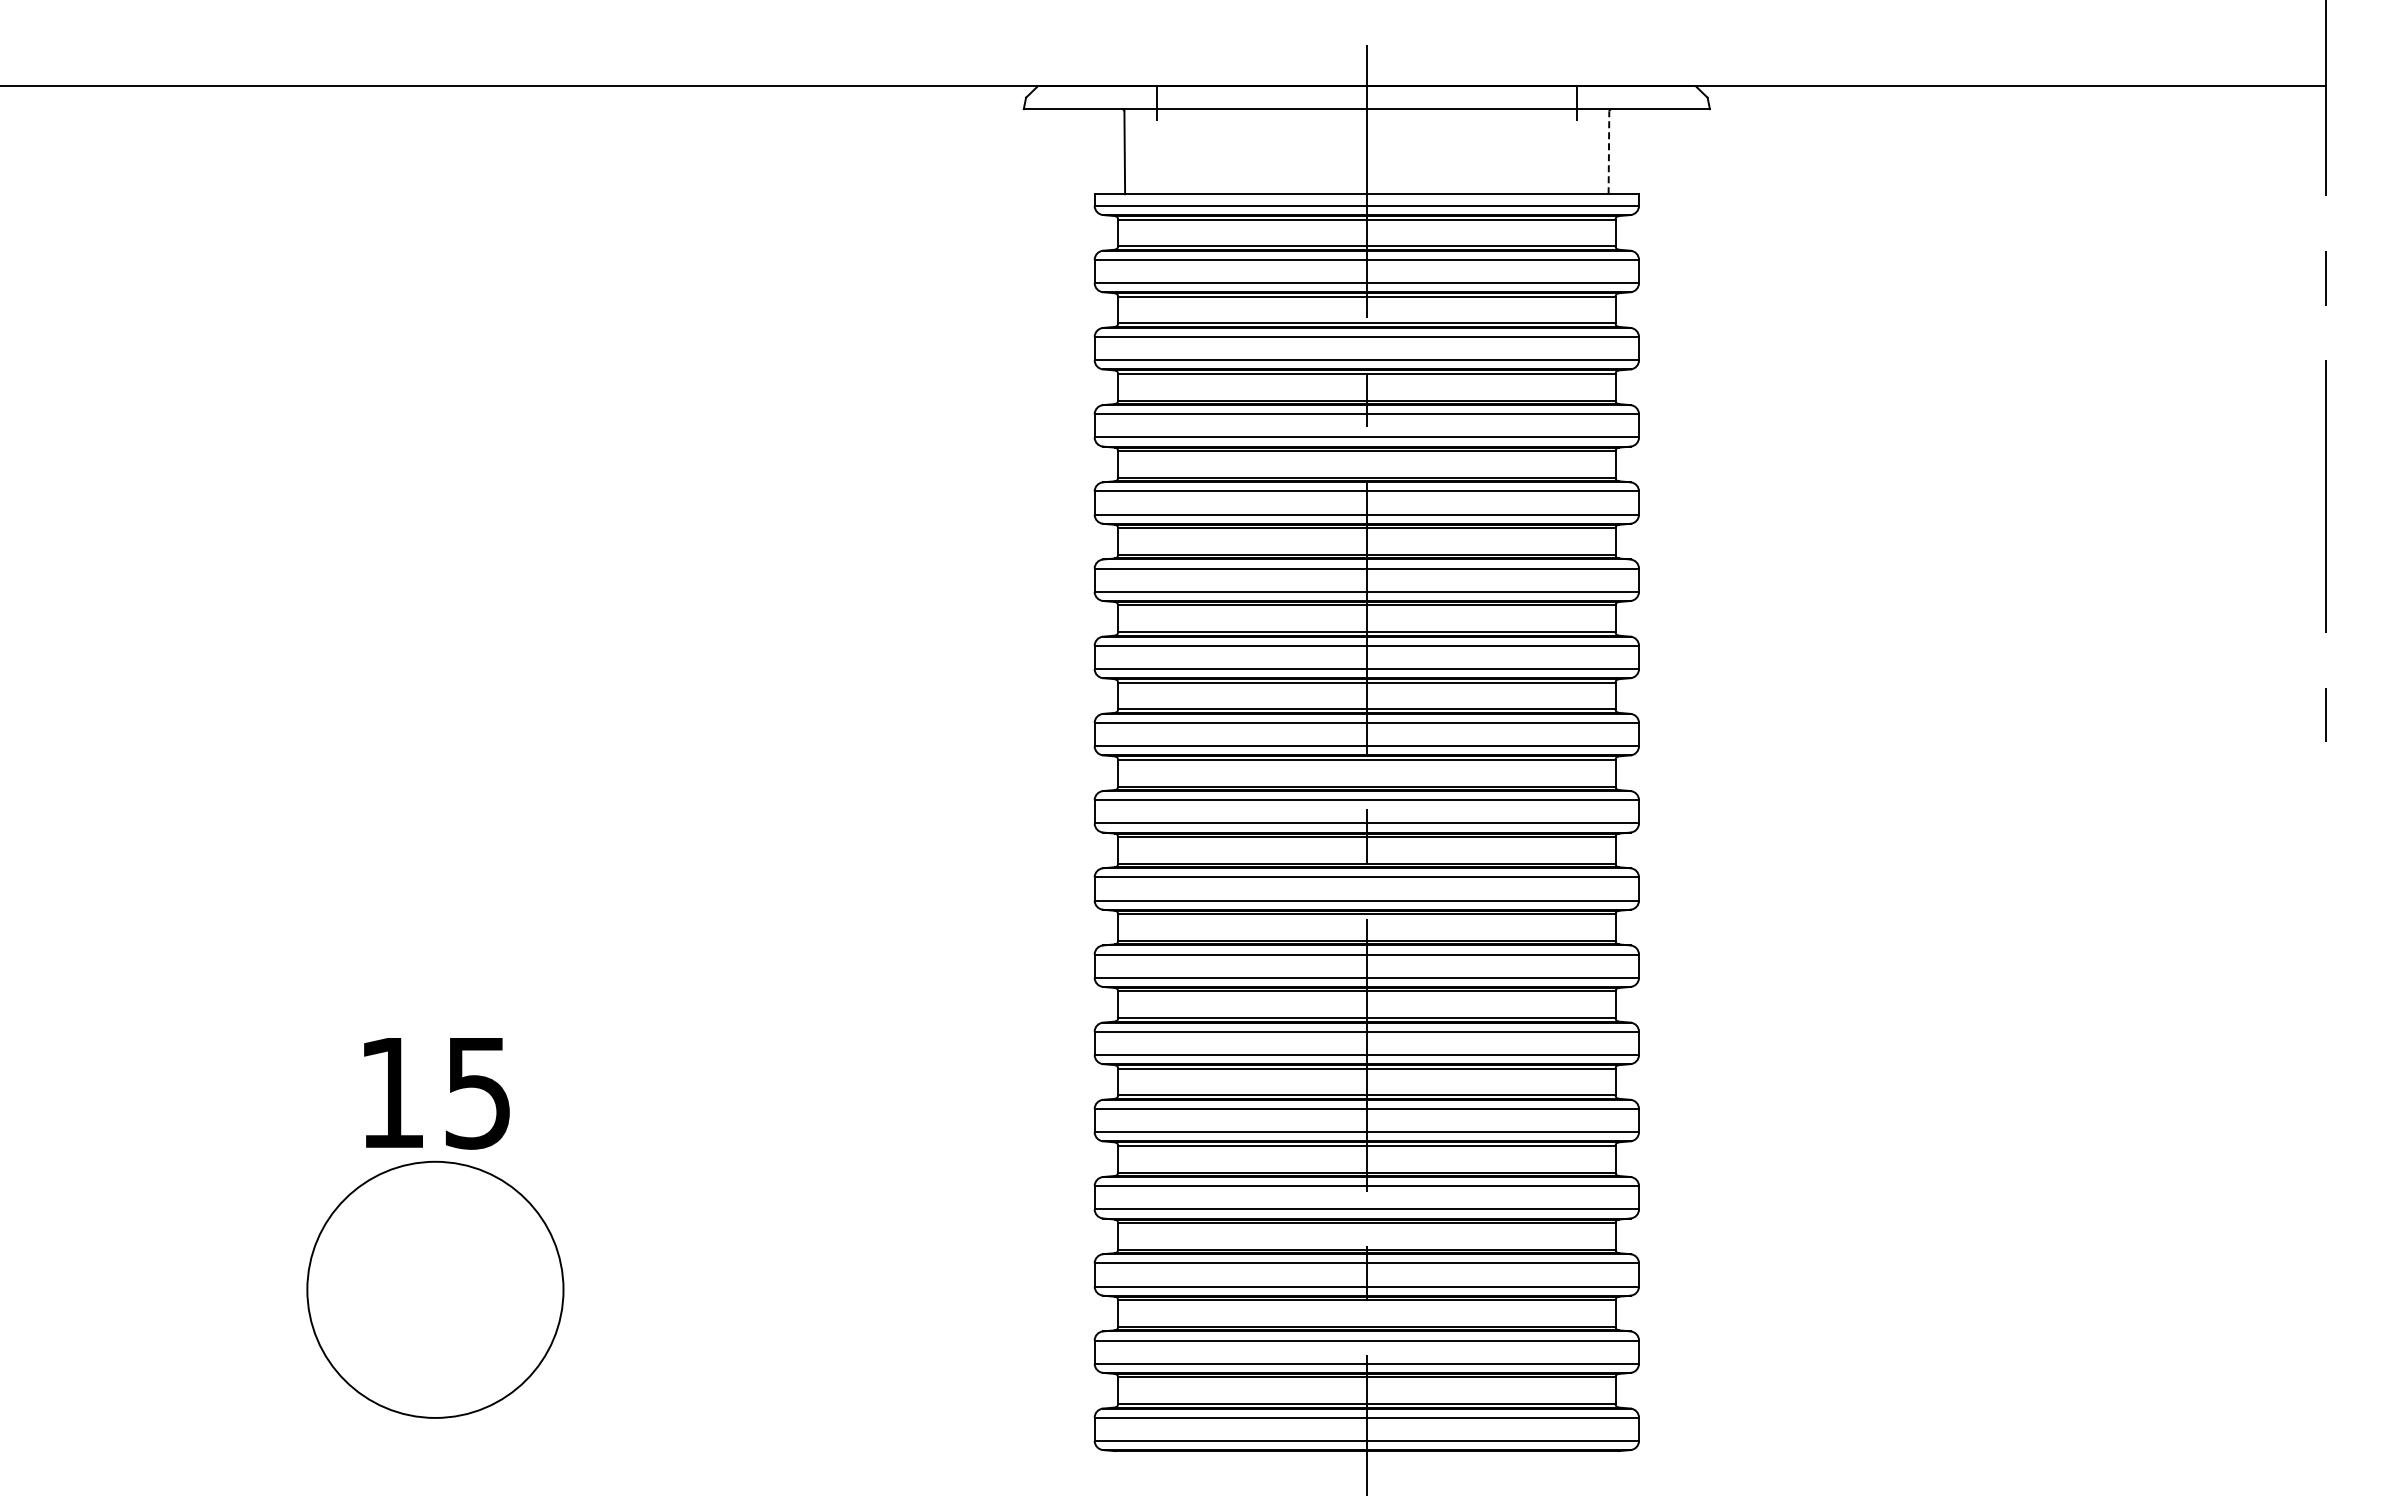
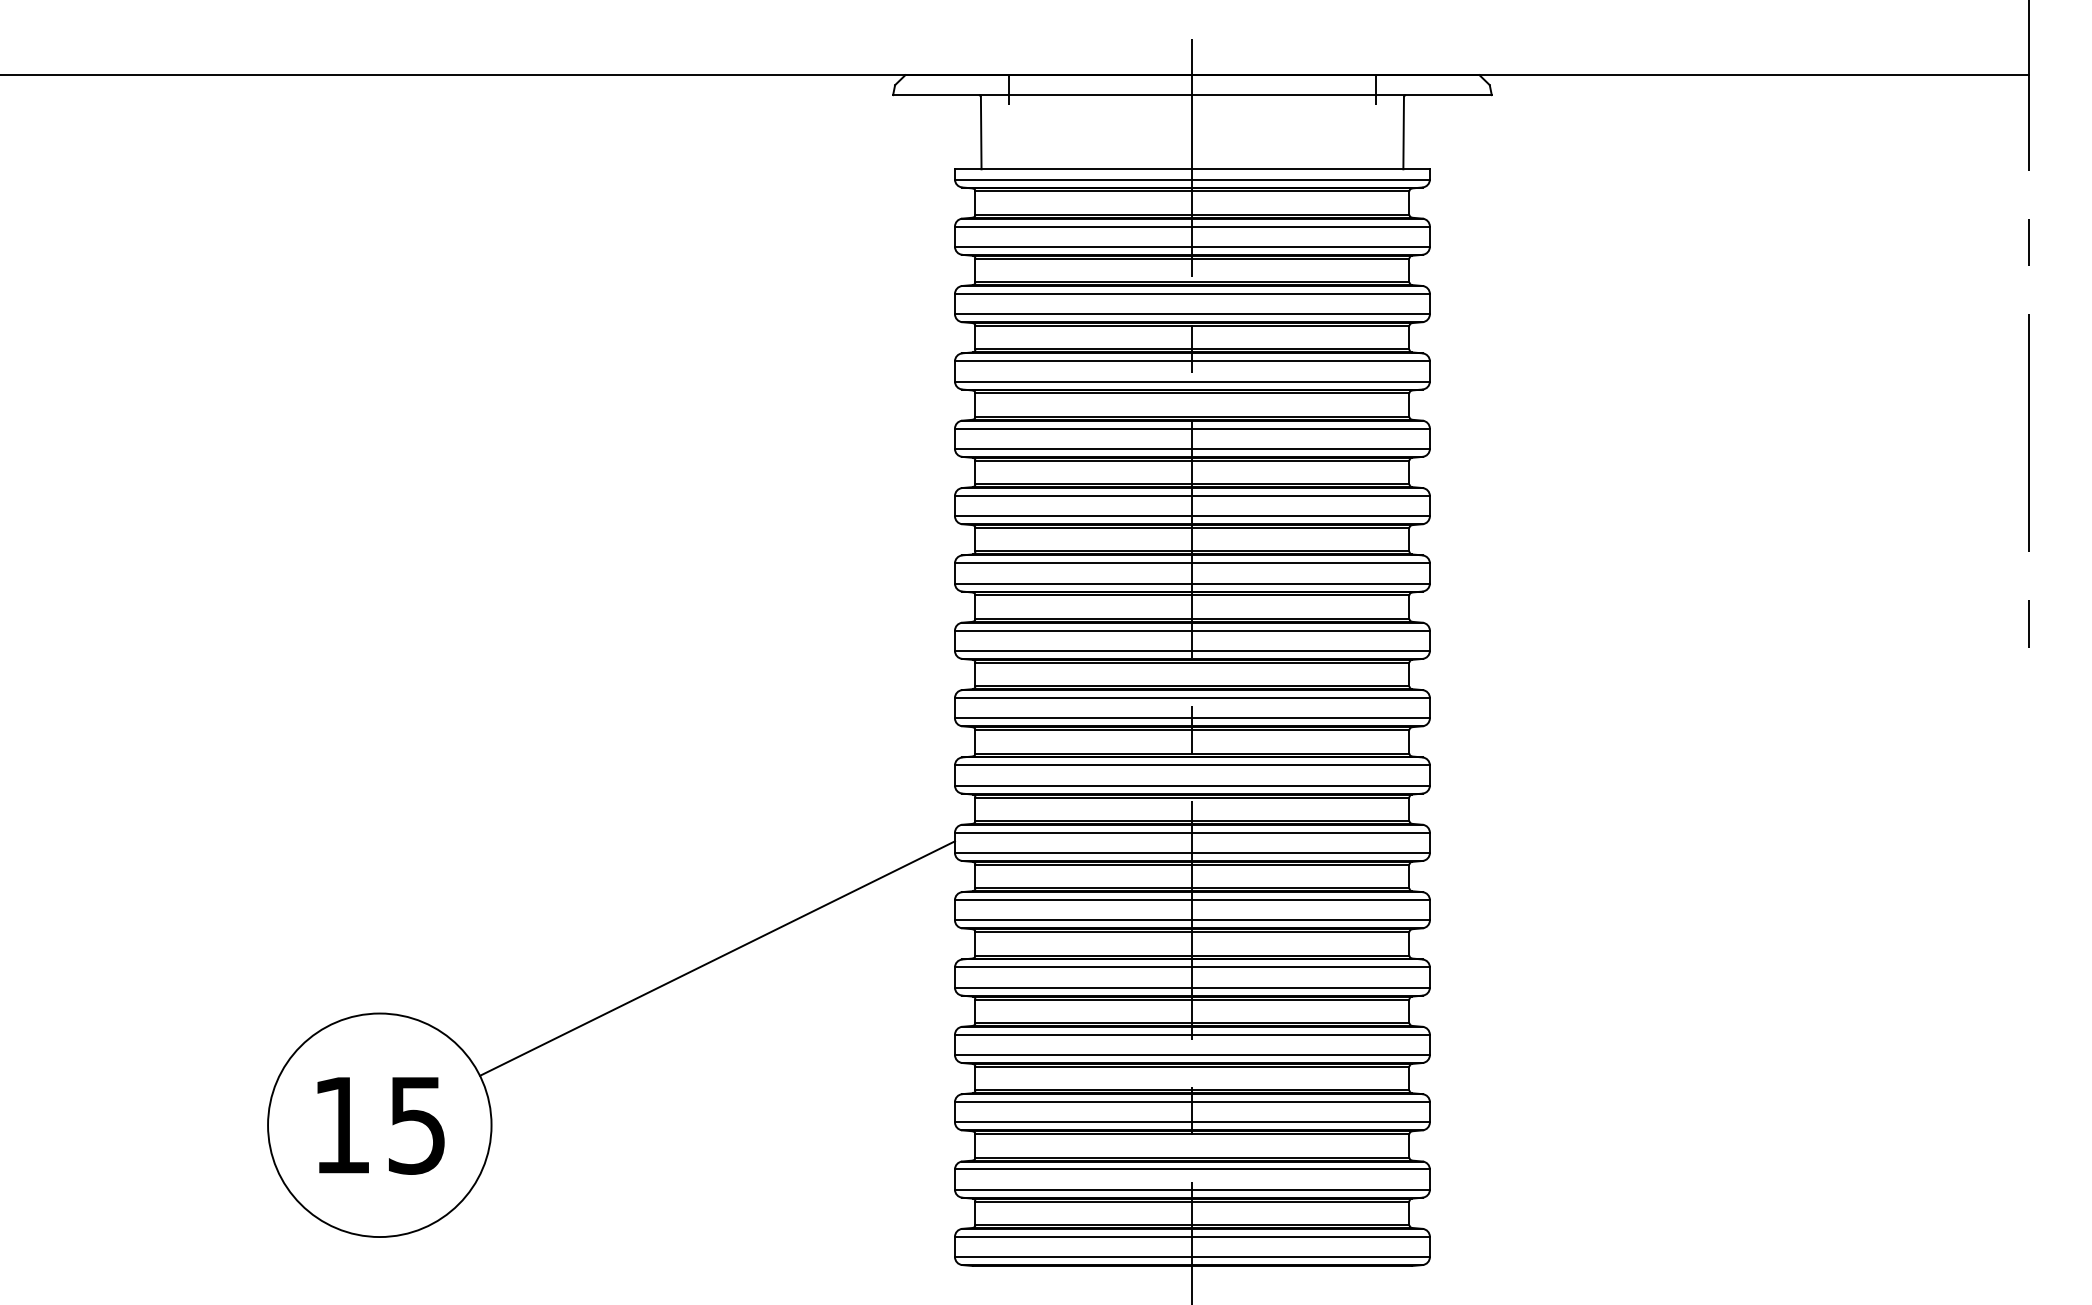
line: (1608, 152) -> (1403, 132), dashed -> solid
text: (436, 1093) -> (380, 1125), moved
line: (822, 1098) -> (717, 958), added

